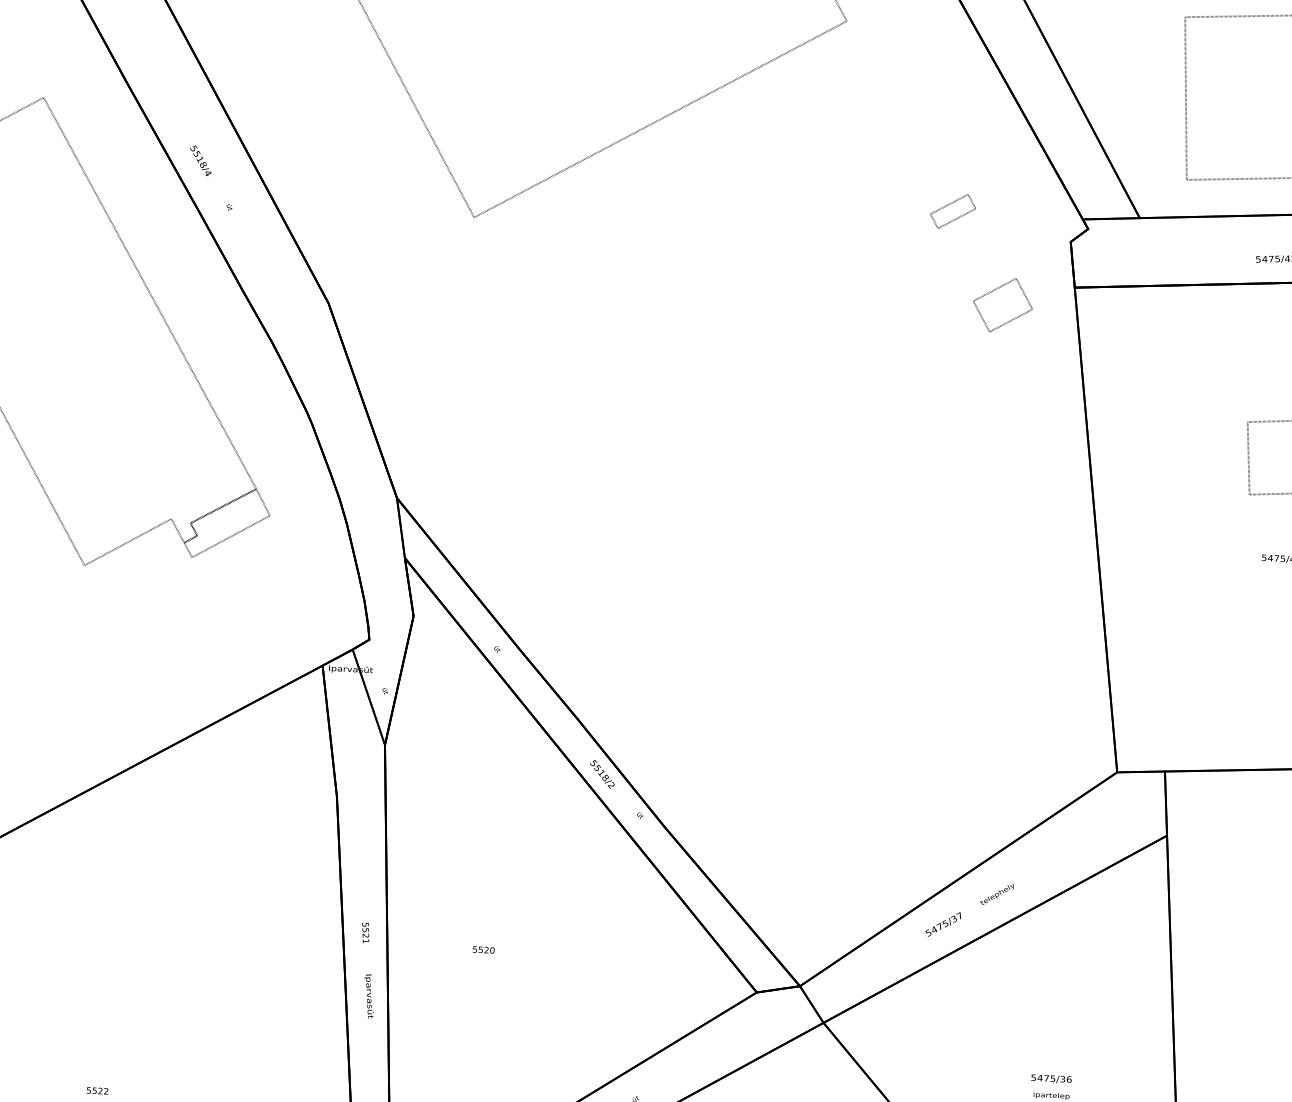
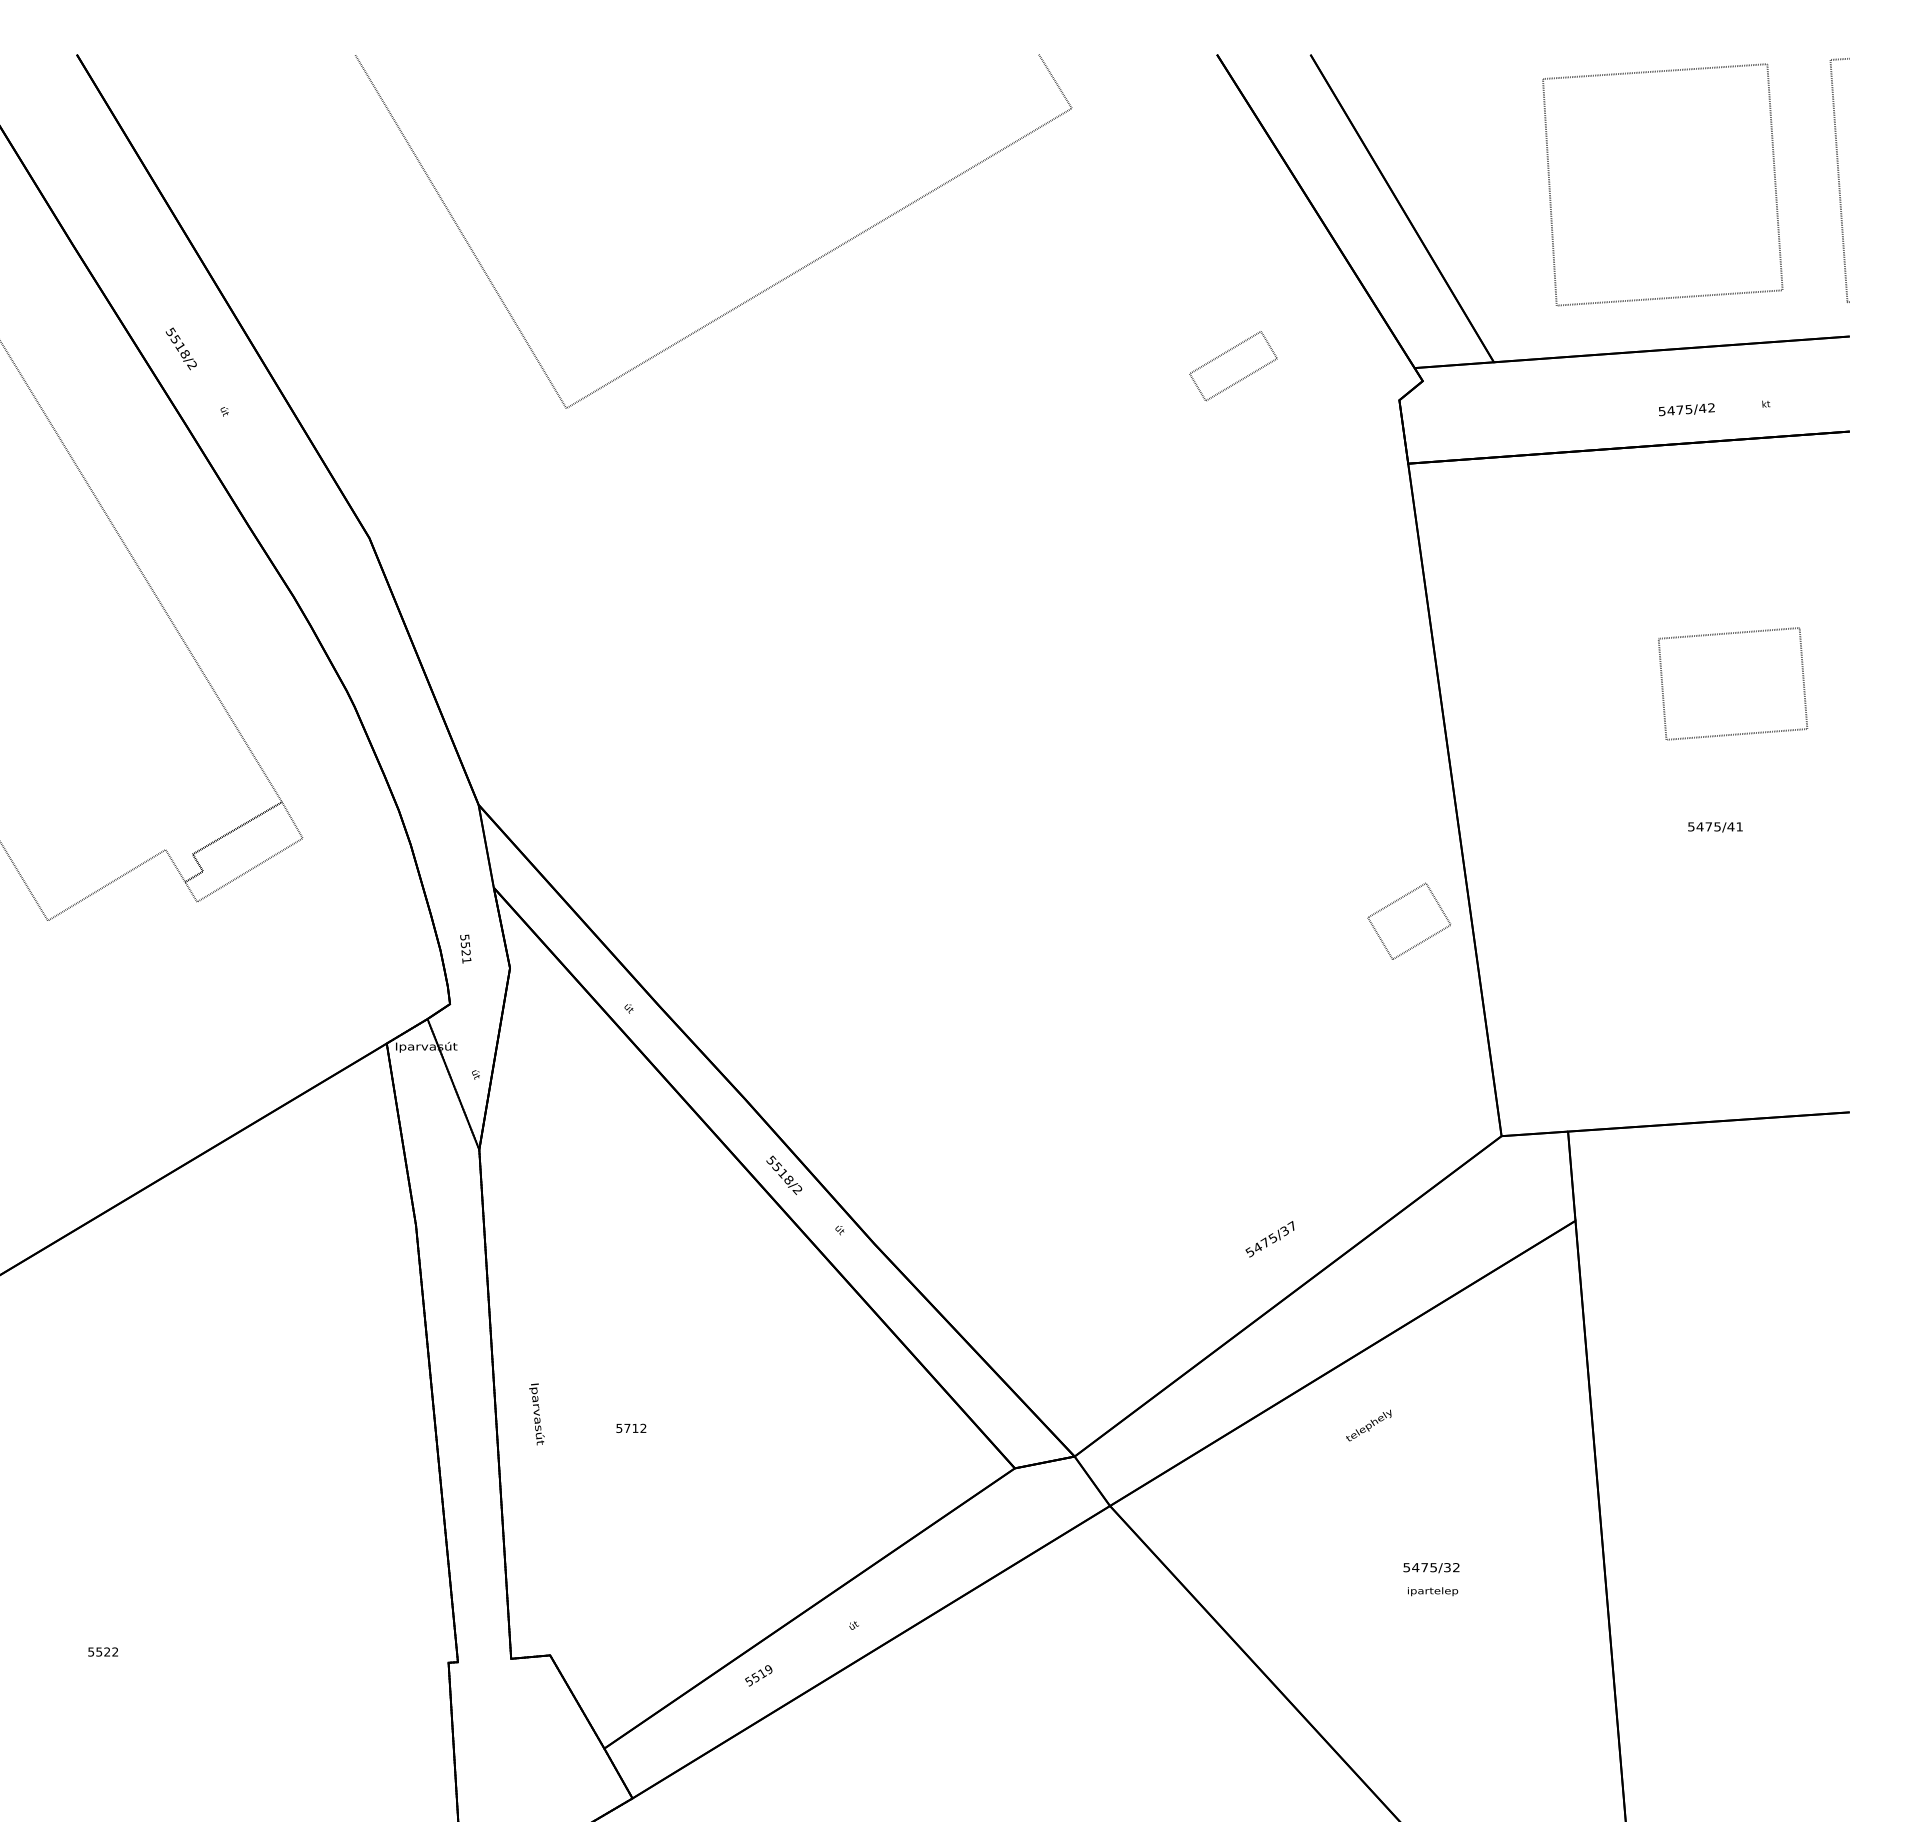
text: (208, 173) -> (192, 365), 5518/4 -> 5518/2
part: (952, 210) -> (1232, 365), size x1.4
part: (1002, 304) -> (1408, 920), moved
text: (996, 894) -> (1368, 1425), moved
text: (942, 924) -> (1269, 1239), moved
text: (365, 932) -> (465, 948), moved
text: (486, 949) -> (635, 1427), 5520 -> 5712
text: (368, 996) -> (536, 1414), moved
text: (1069, 1079) -> (1456, 1567), 5475/36 -> 5475/32

